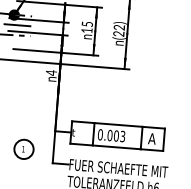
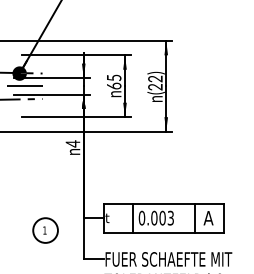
text: (87, 30) -> (114, 85), 15 -> 65
part: (23, 149) -> (45, 230), moved

